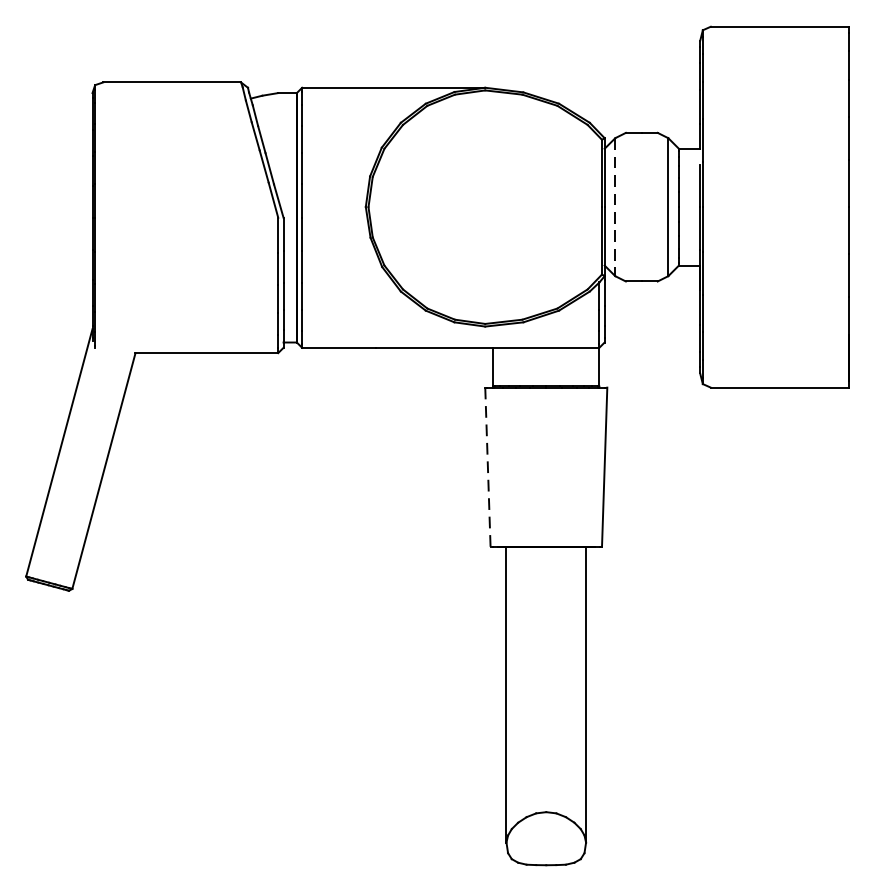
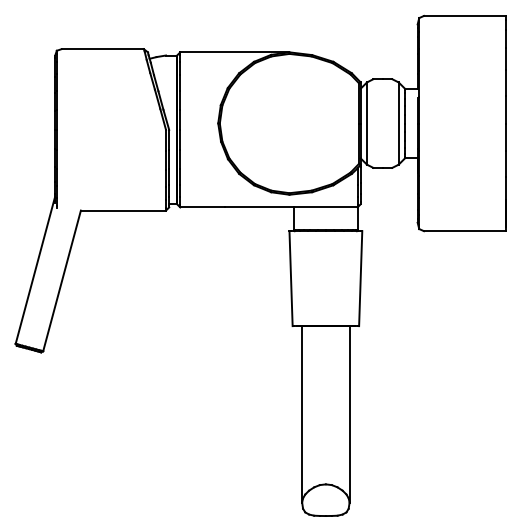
line: (616, 208) -> (367, 124), dashed -> solid
line: (488, 466) -> (291, 278), dashed -> solid

